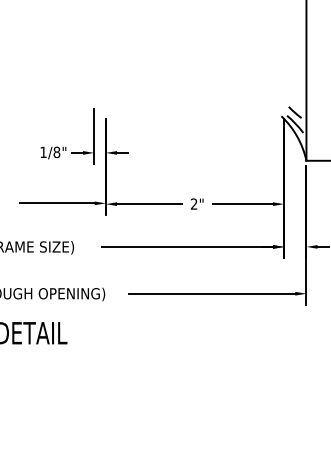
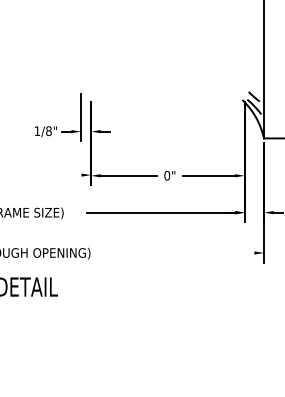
line: (56, 203) -> (48, 175), removed
text: (193, 203) -> (166, 175), 2" -> 0"
line: (212, 293) -> (183, 252), removed

